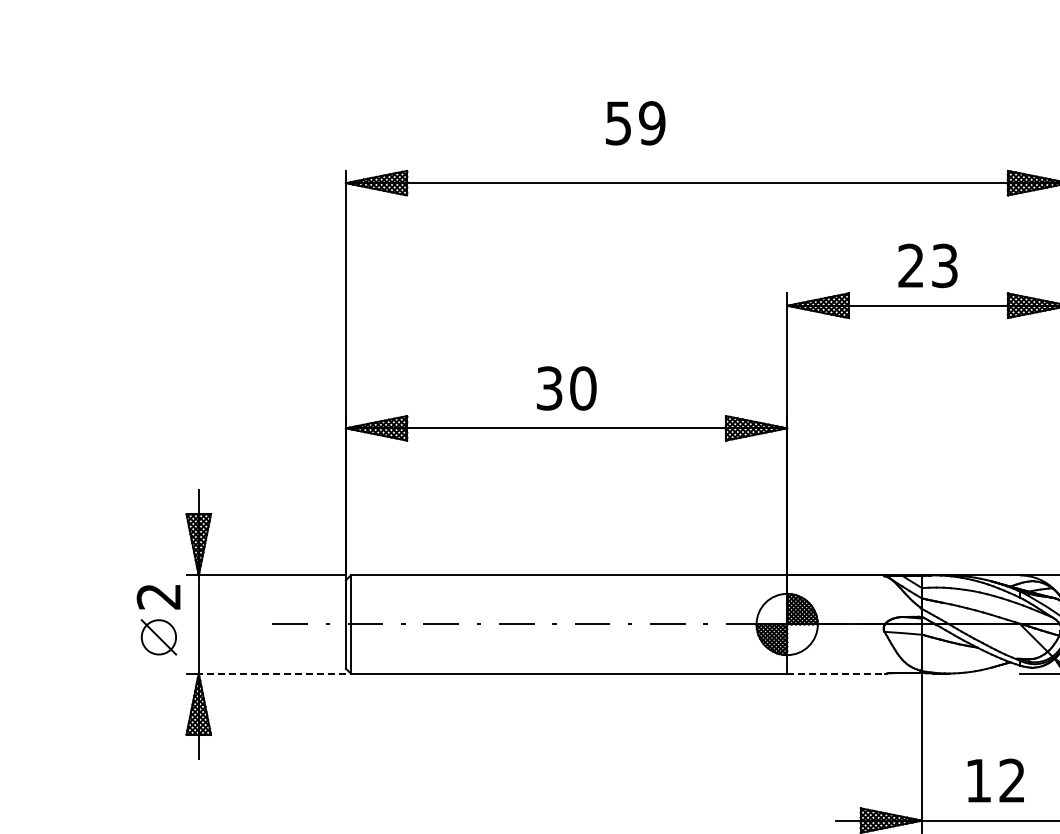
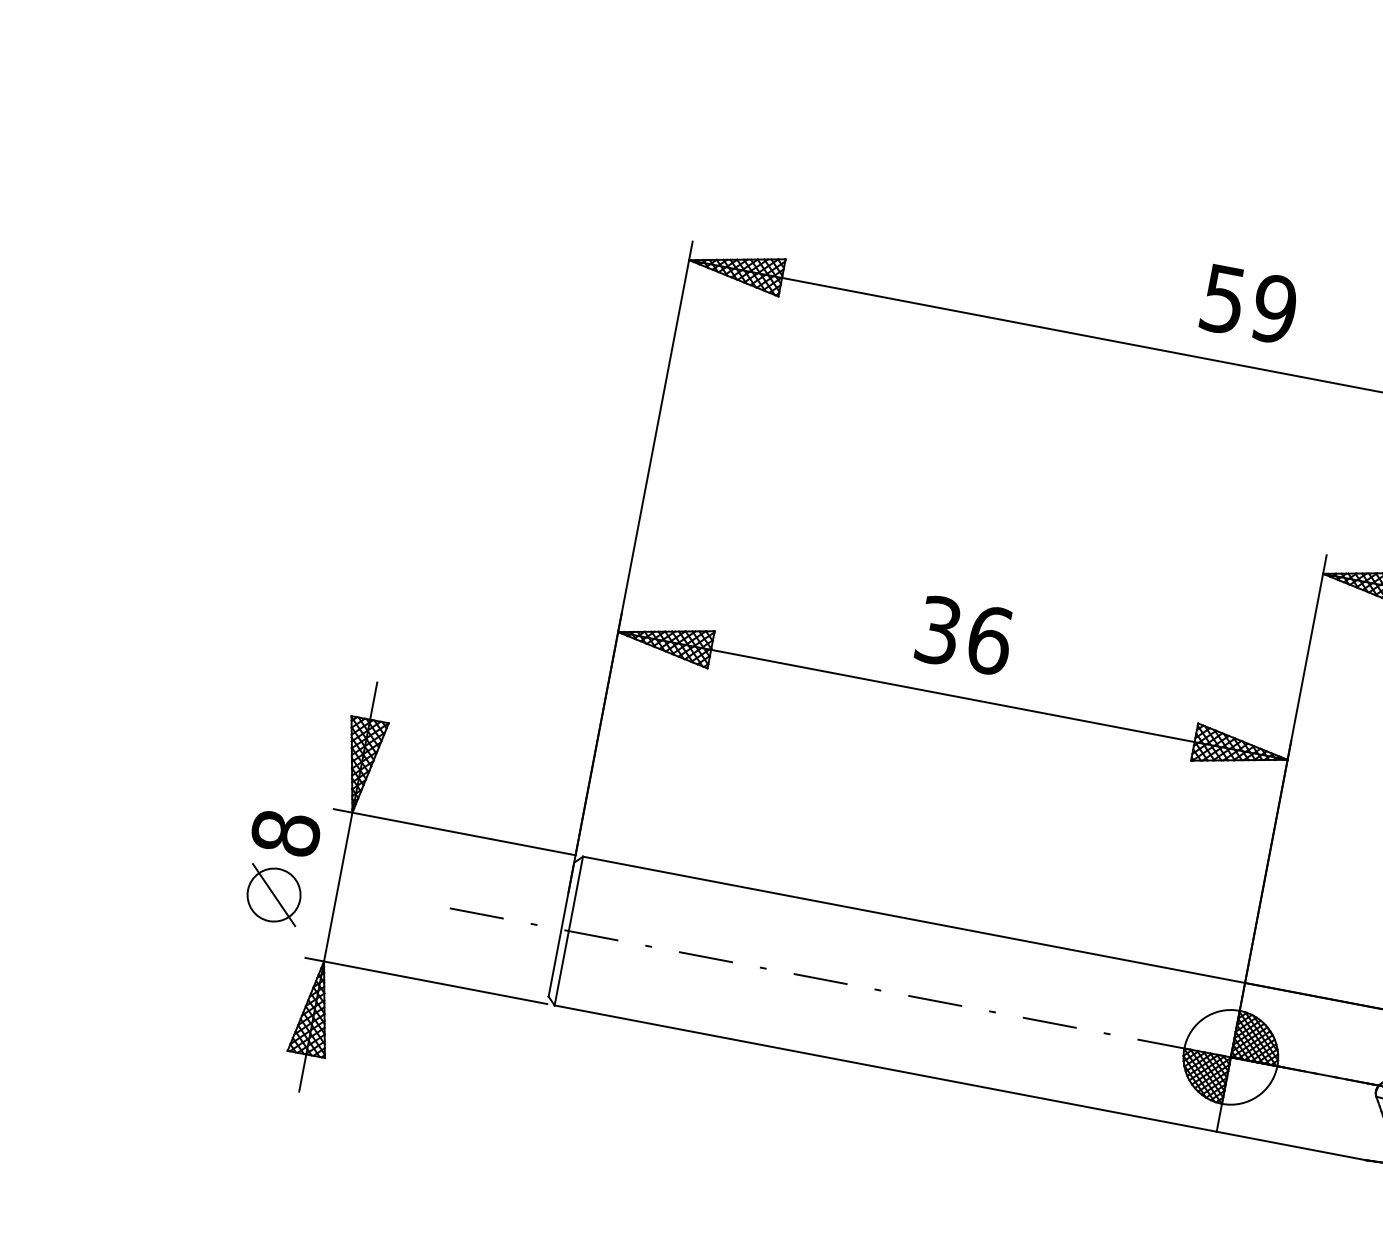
text: (635, 123) -> (1249, 304), moved
text: (583, 388) -> (990, 640), 30 -> 36
text: (158, 596) -> (285, 832), 2 -> 8
line: (272, 673) -> (435, 982), dashed -> solid
line: (836, 673) -> (1291, 1145), dashed -> solid

